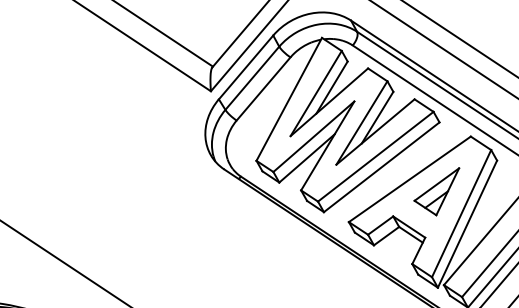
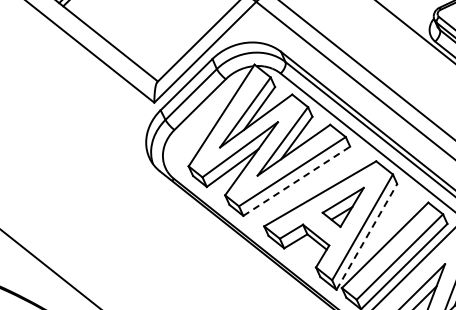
line: (381, 167) -> (296, 181), solid -> dashed
line: (467, 223) -> (366, 236), solid -> dashed

